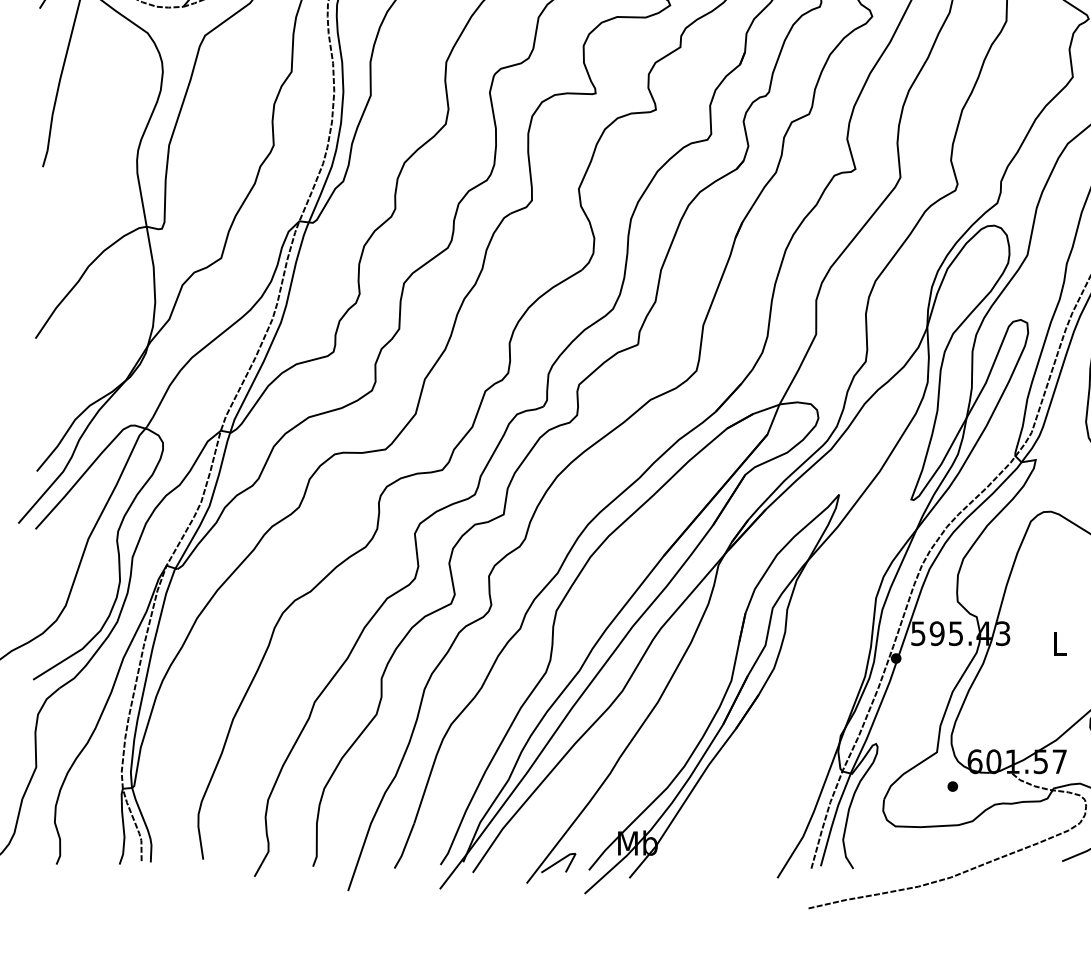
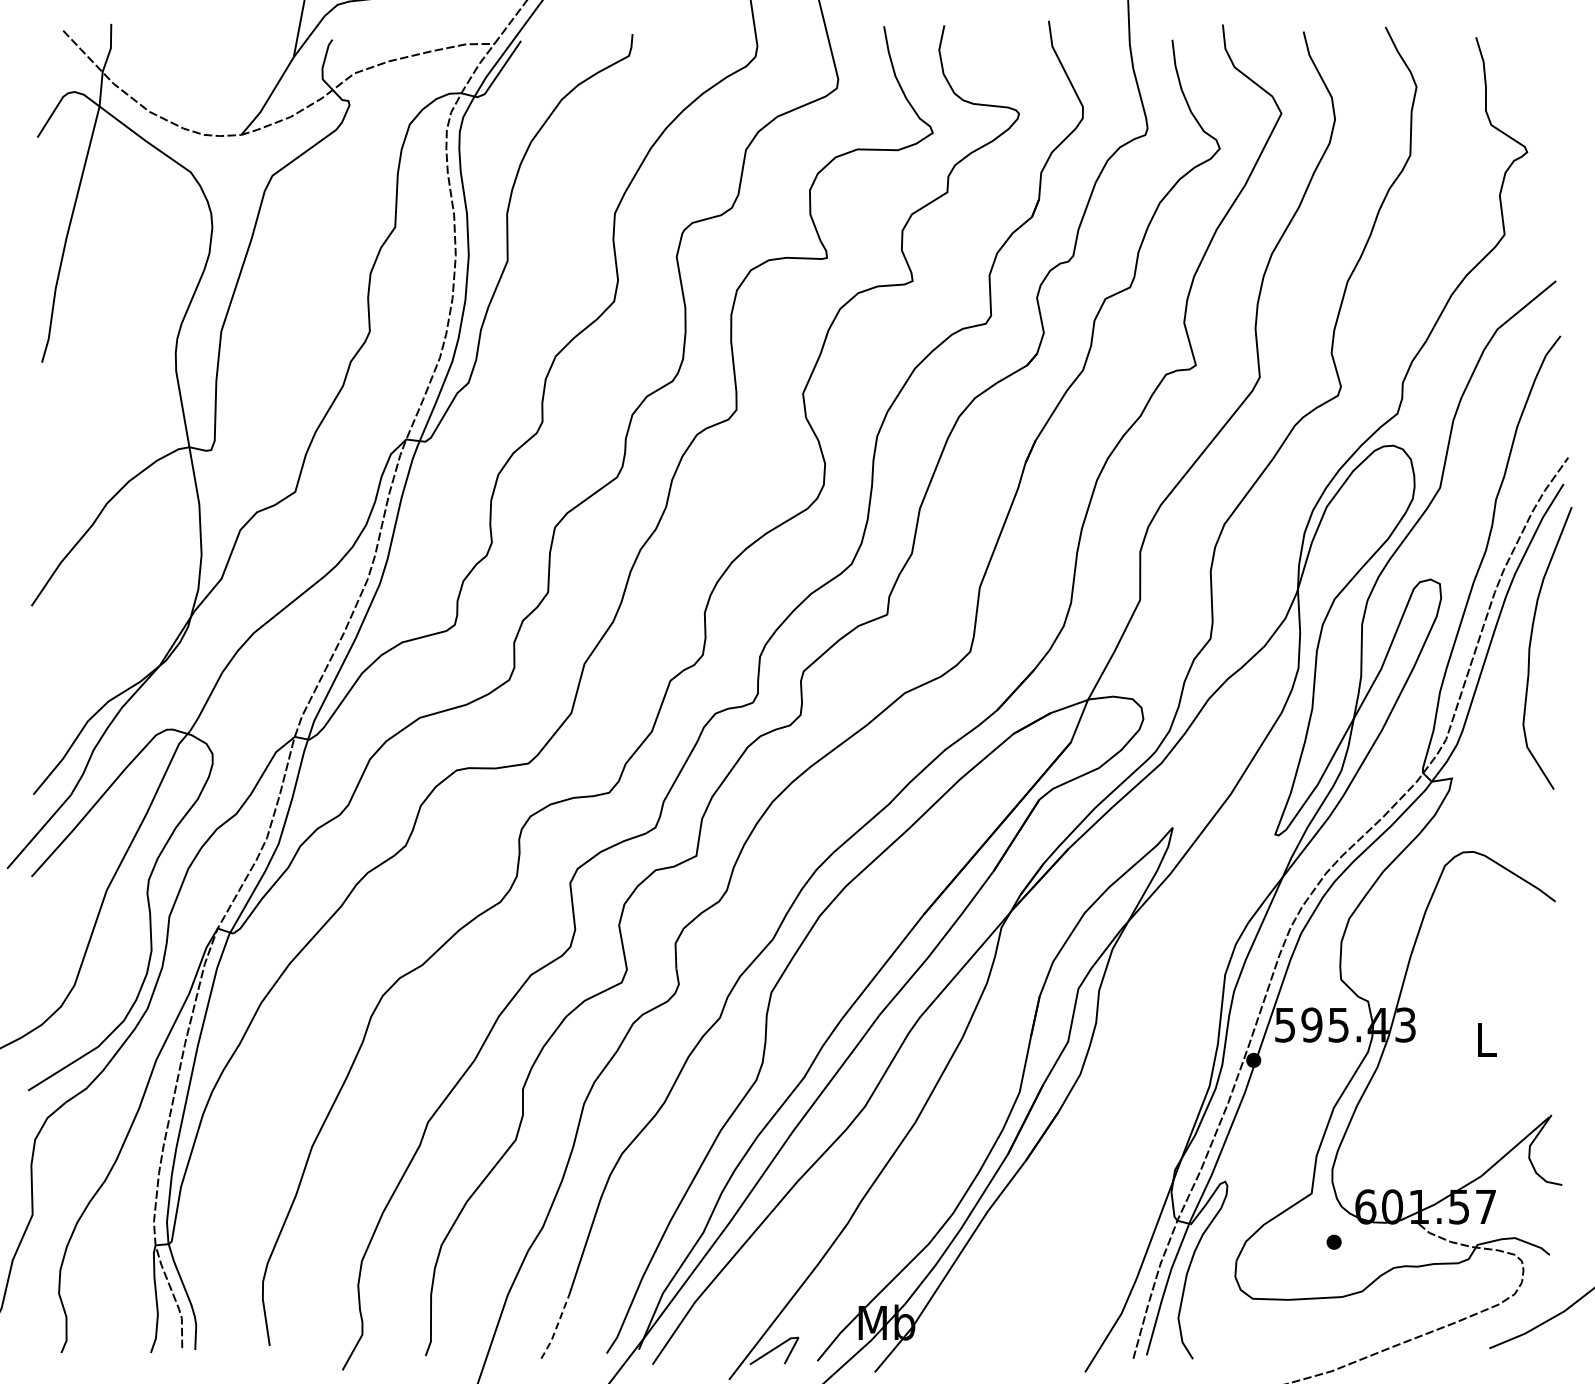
line: (405, 847) -> (556, 1328), solid -> dashed

